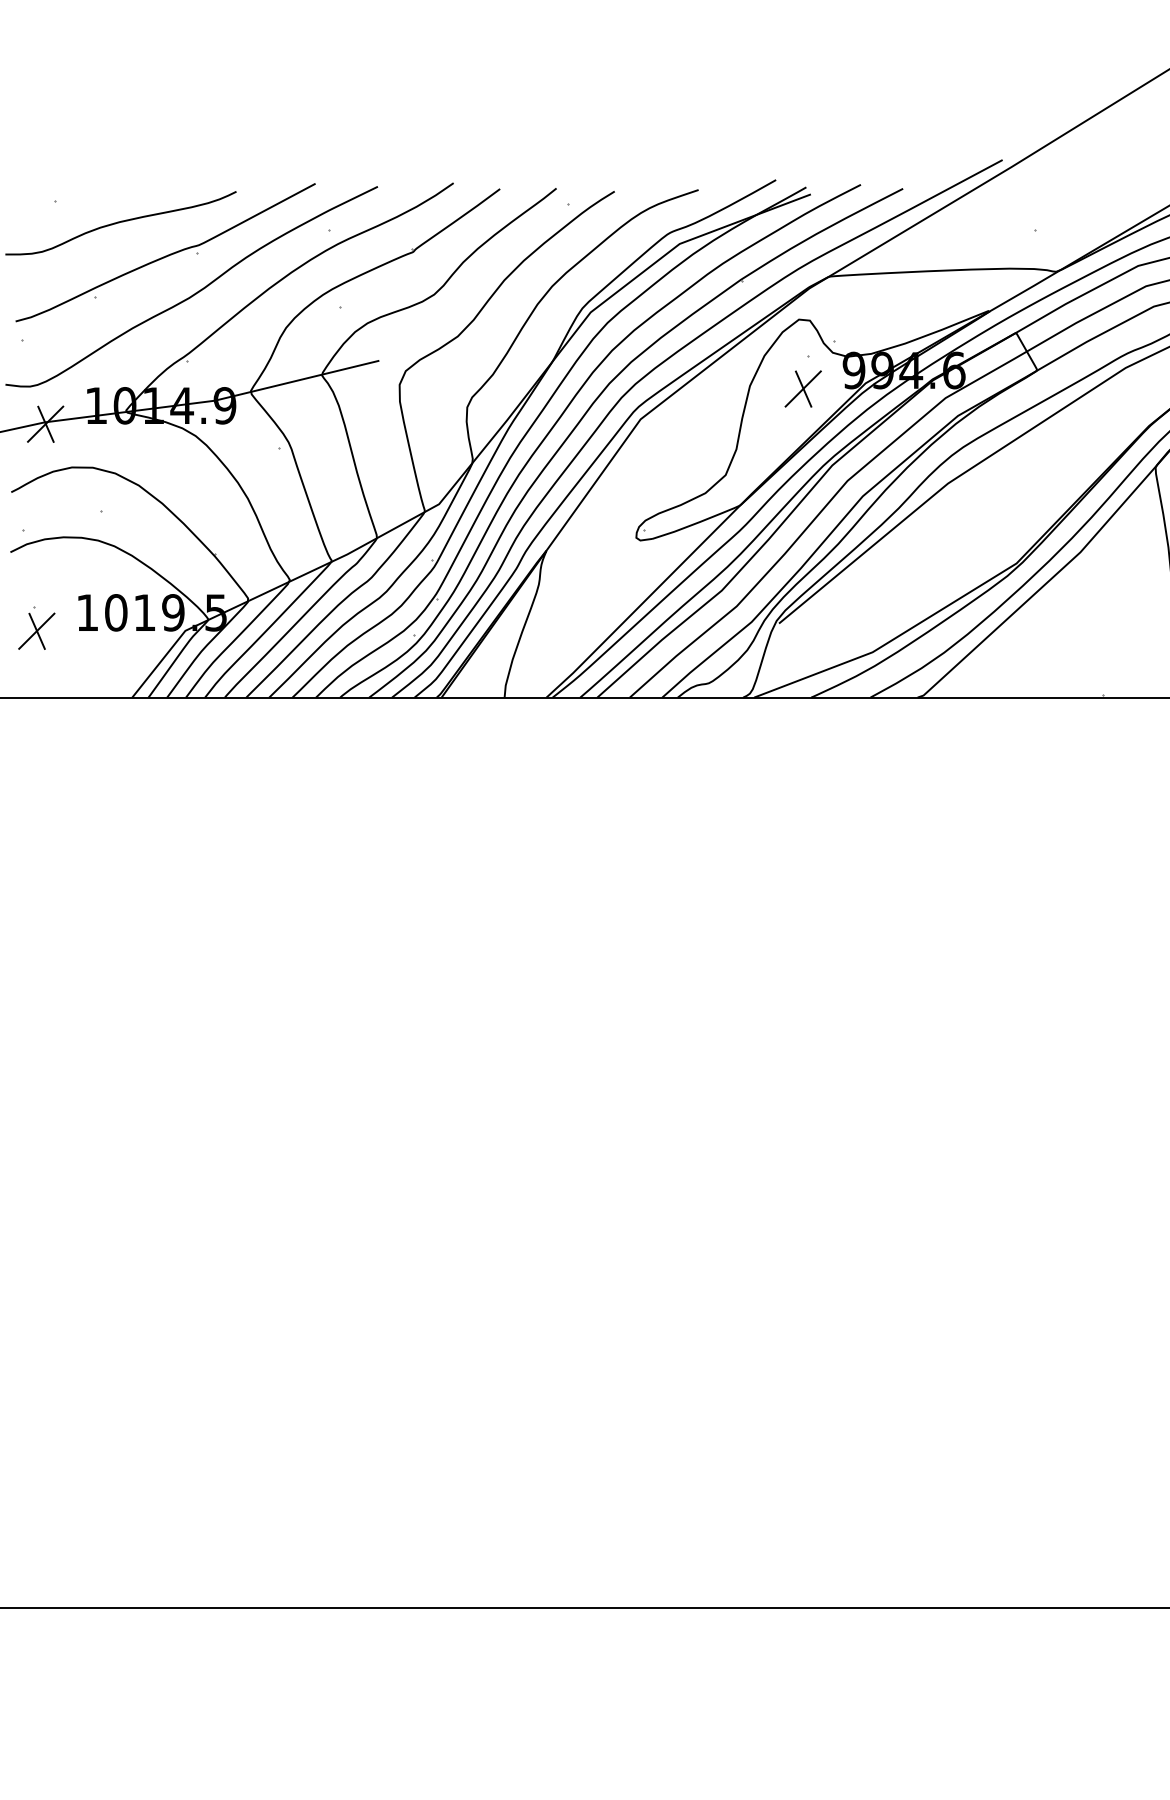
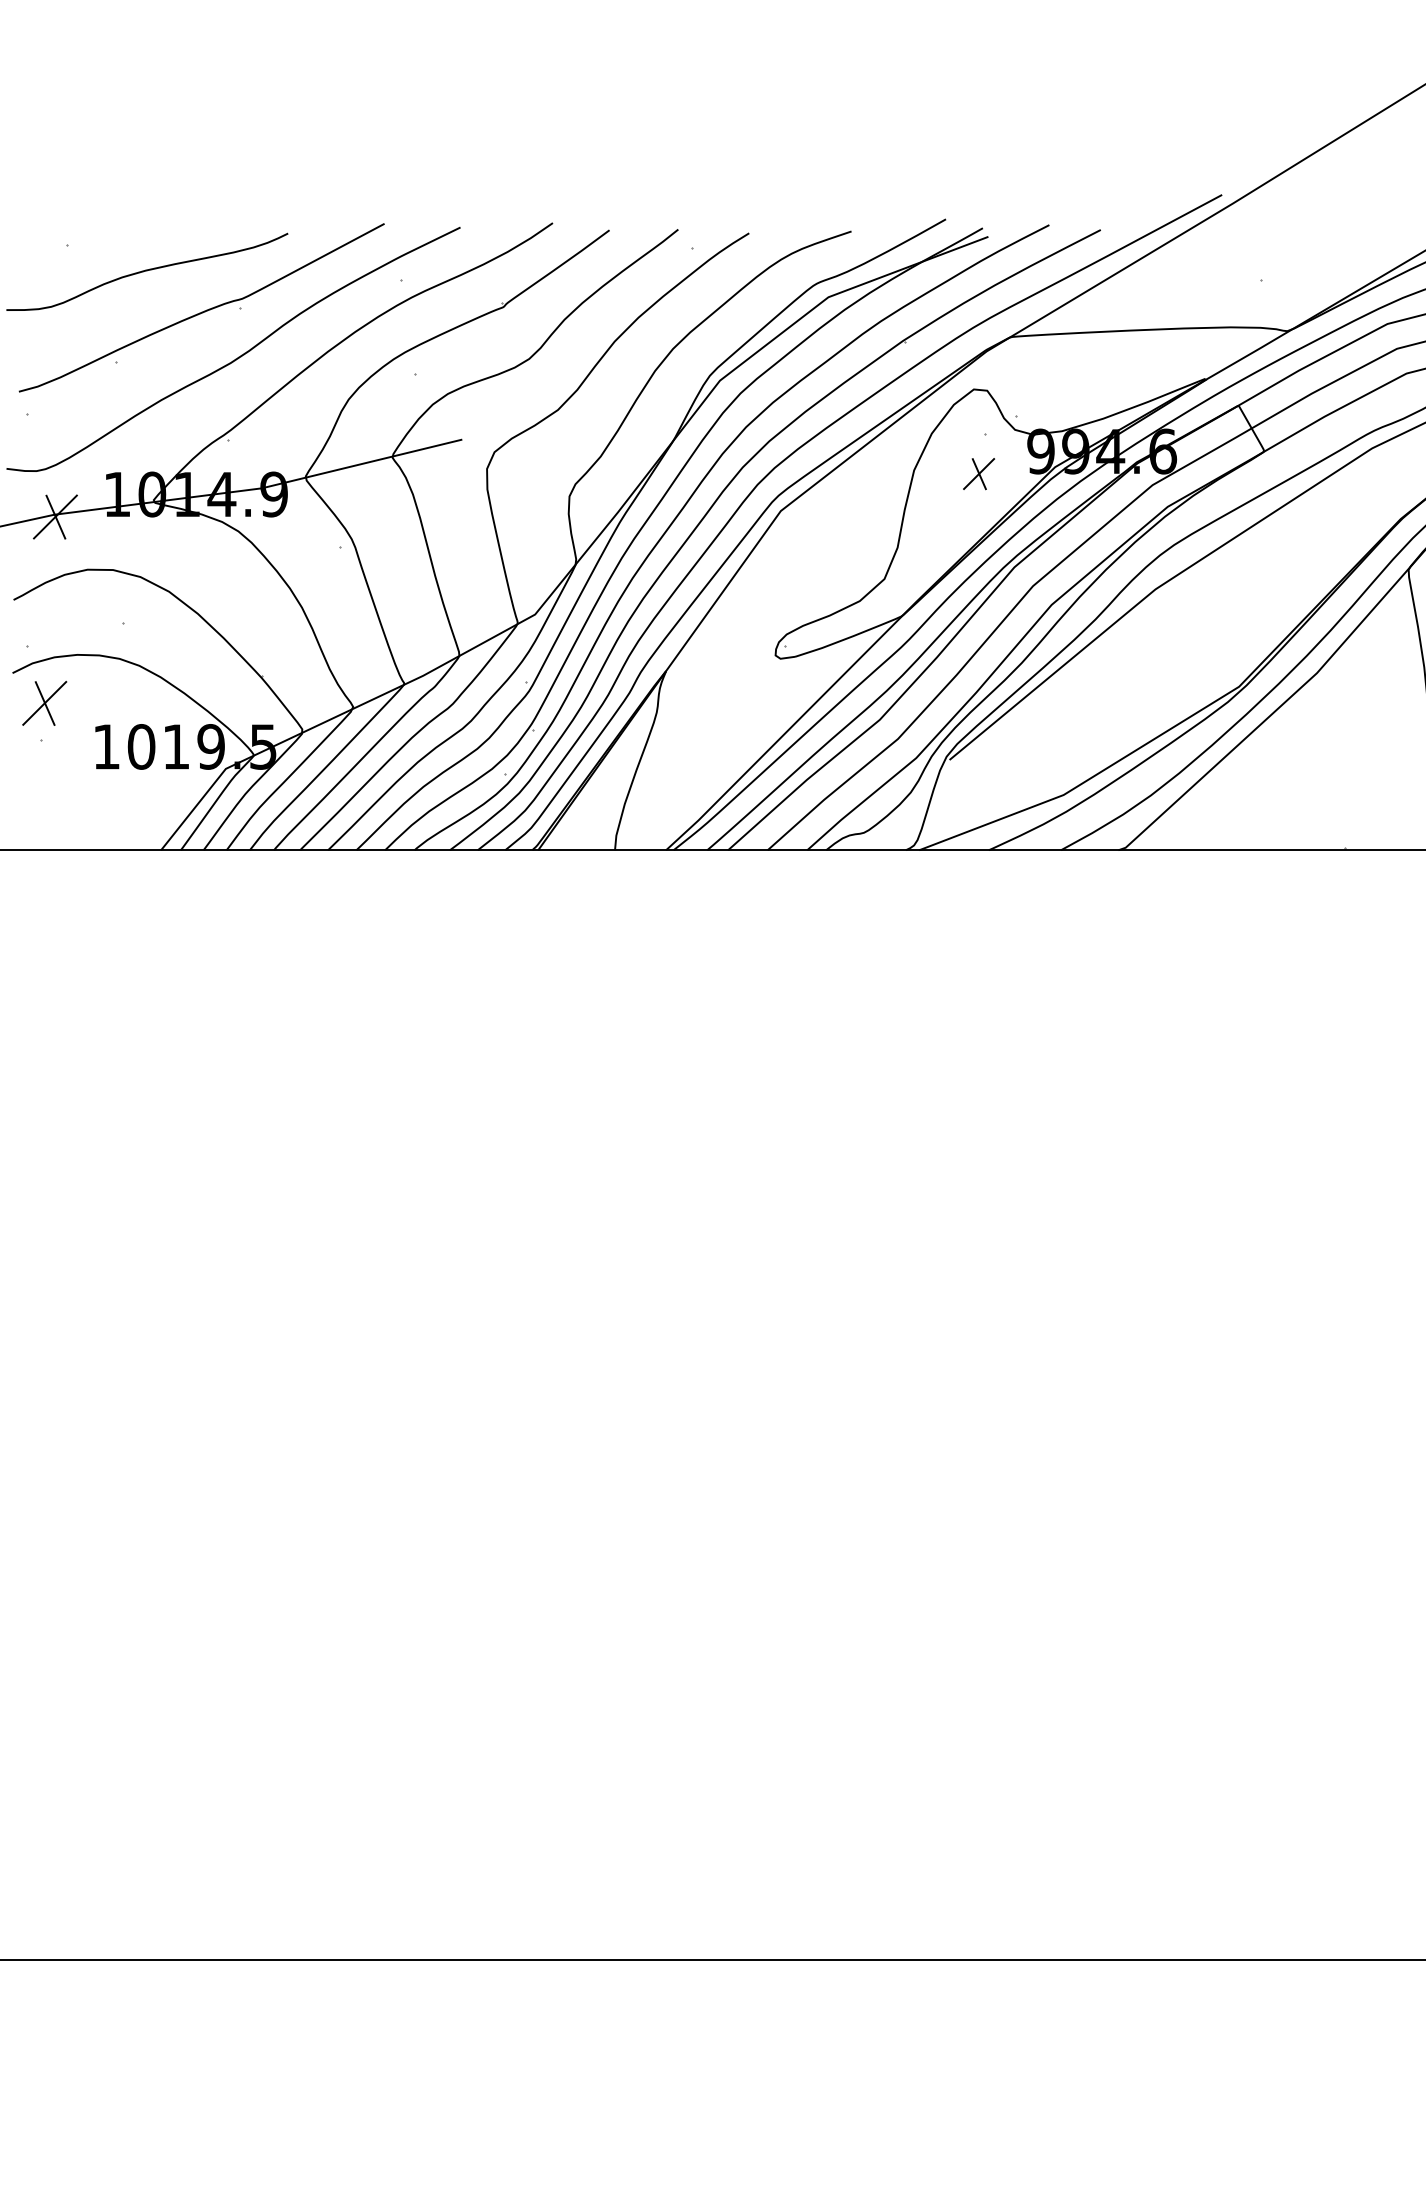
part: (802, 388) -> (978, 473), size x0.7
part: (36, 630) -> (44, 702), moved

